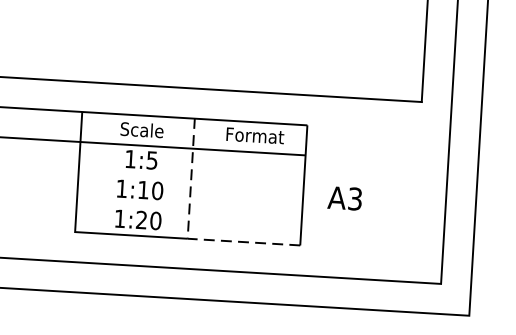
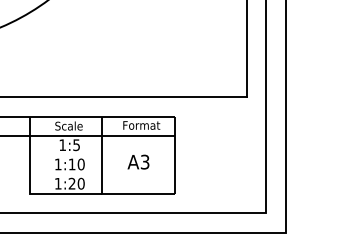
text: (344, 197) -> (138, 161), moved
line: (188, 234) -> (102, 191), dashed -> solid

